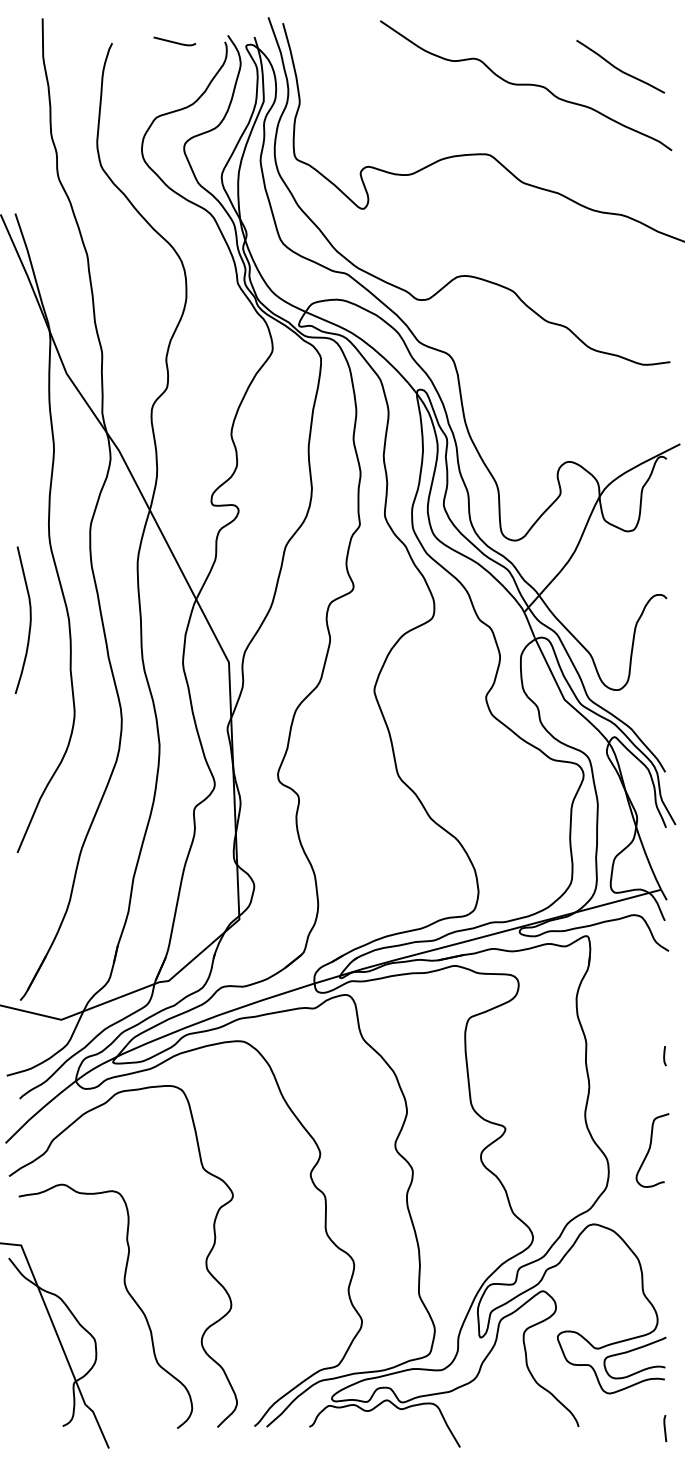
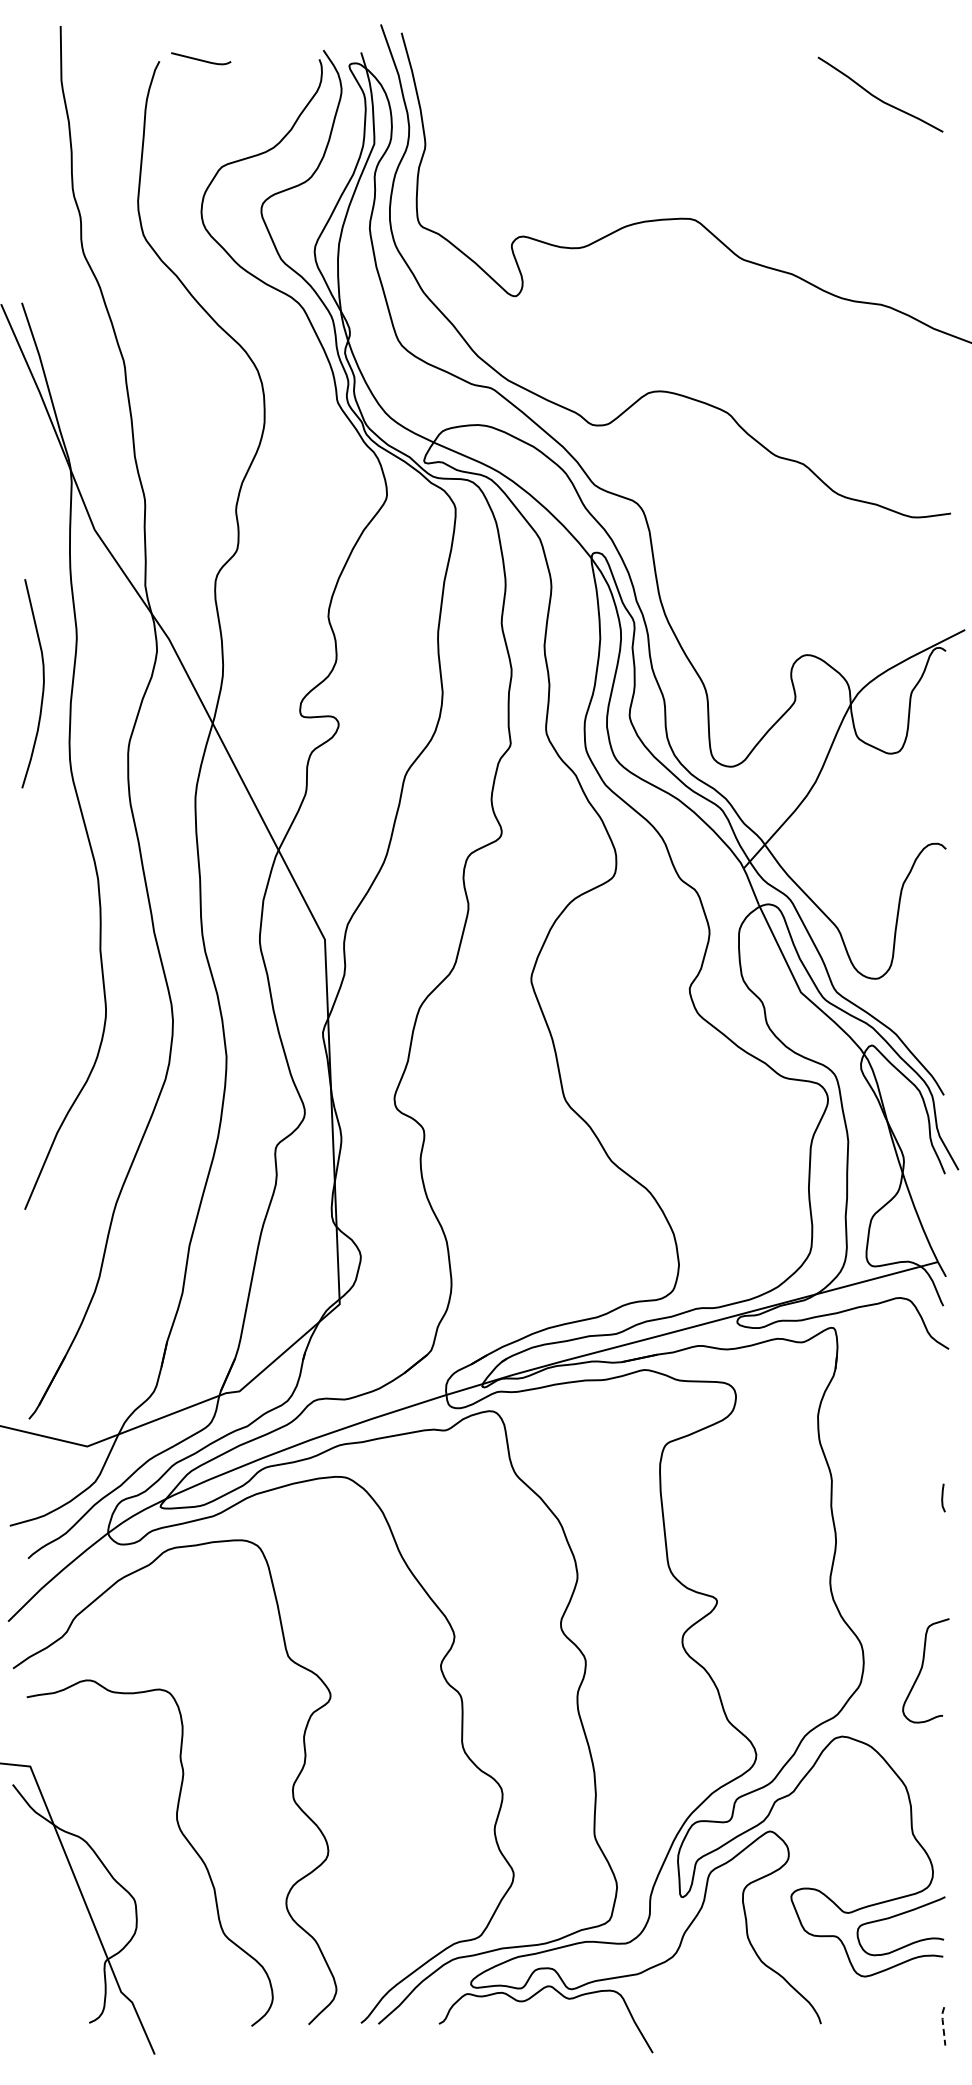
curve: (175, 41) -> (201, 59), moved
curve: (526, 84) -> (746, 120), removed
curve: (29, 620) -> (42, 684), moved
curve: (650, 1149) -> (922, 1669), moved
line: (665, 1428) -> (943, 2025), solid -> dashed

